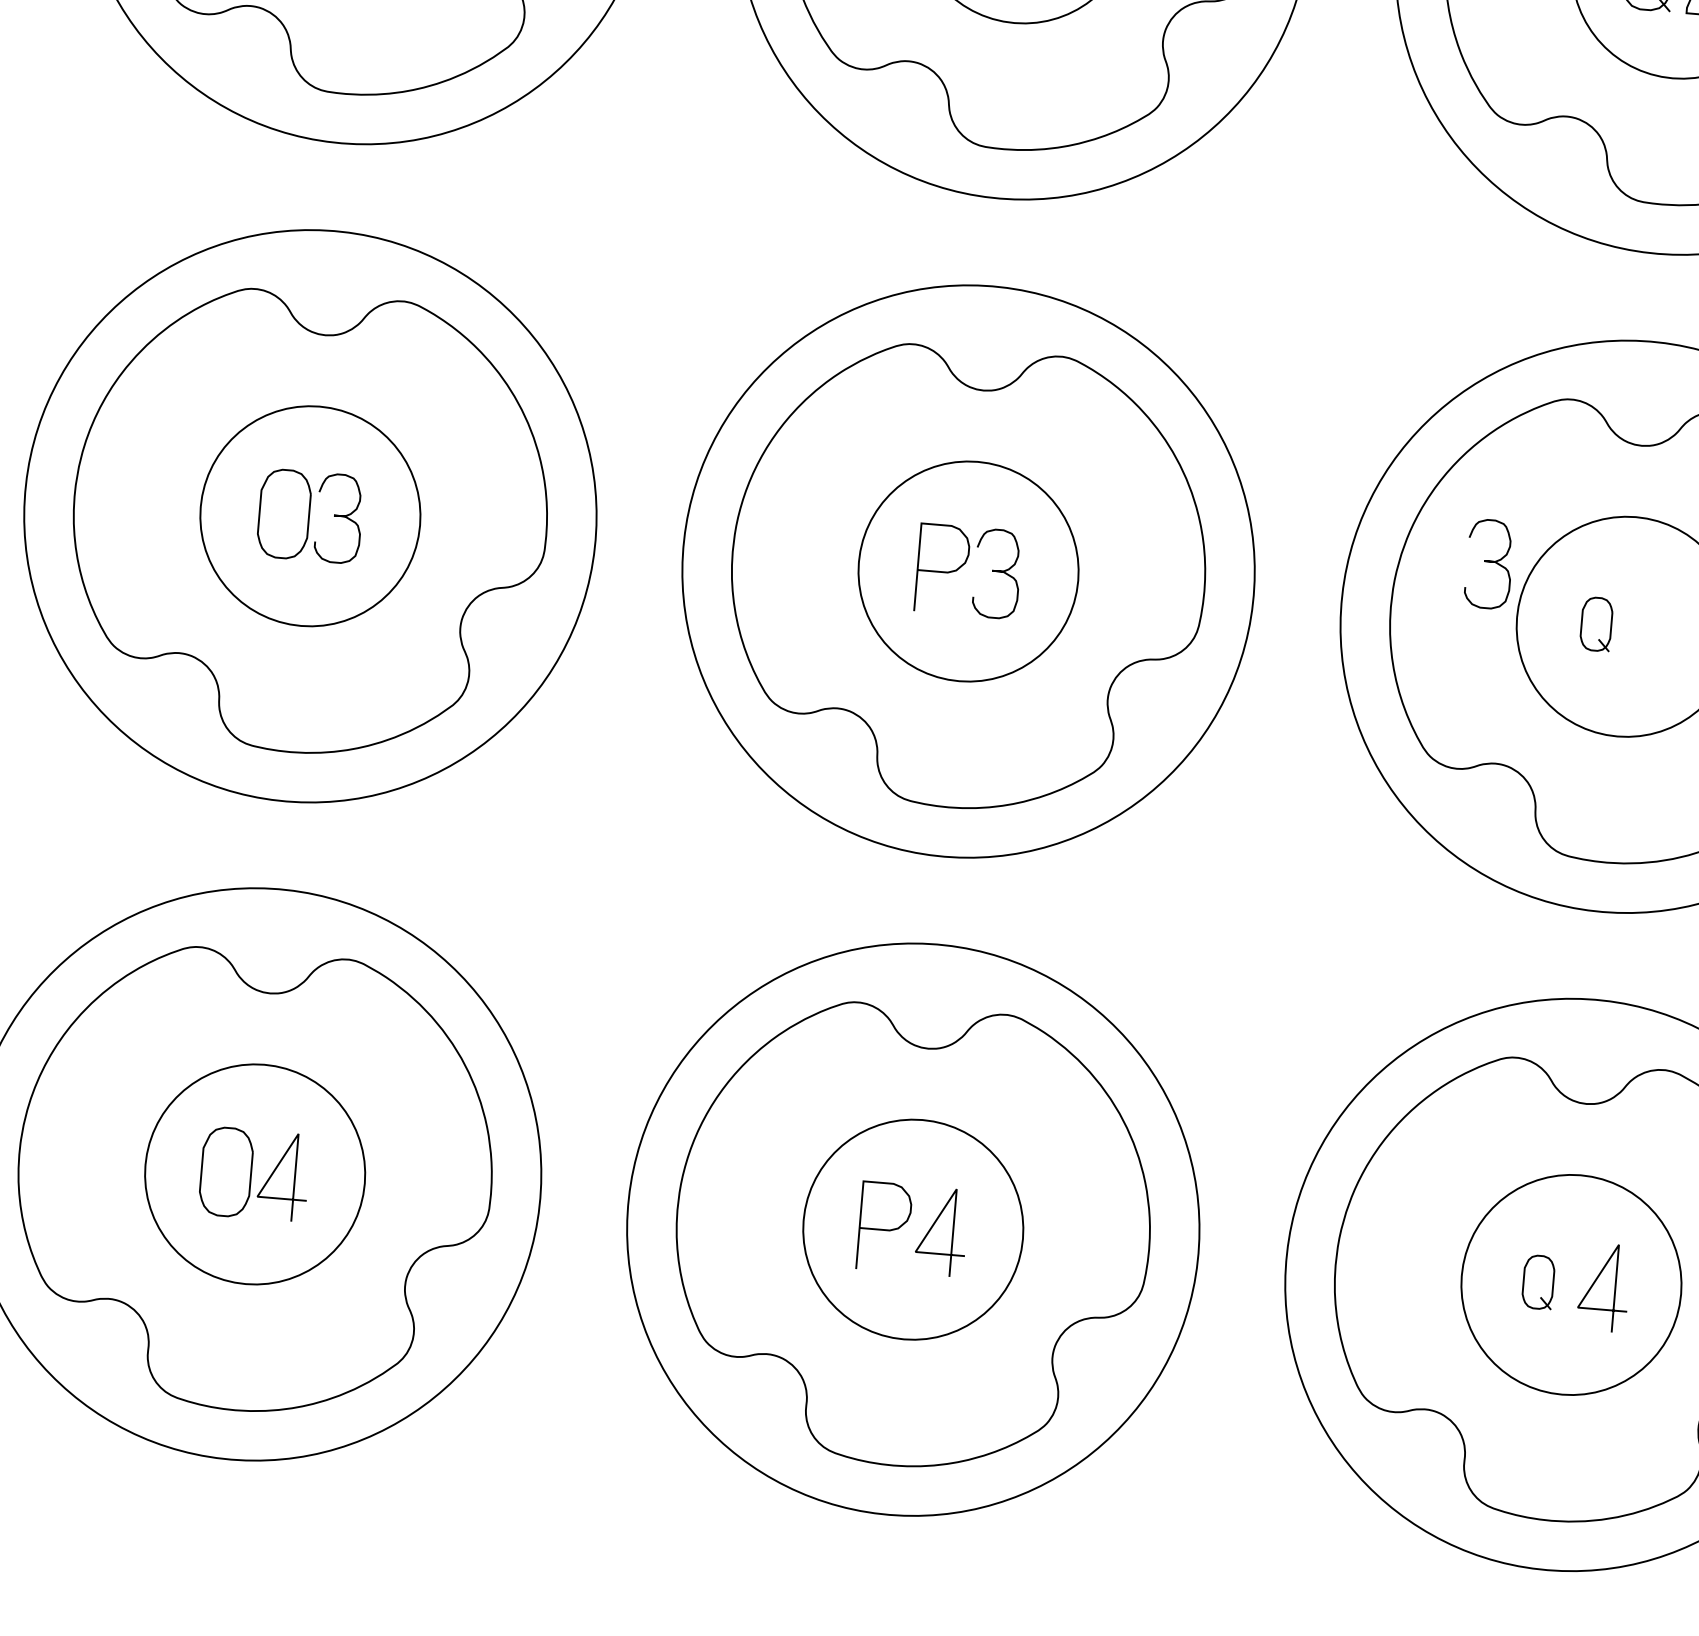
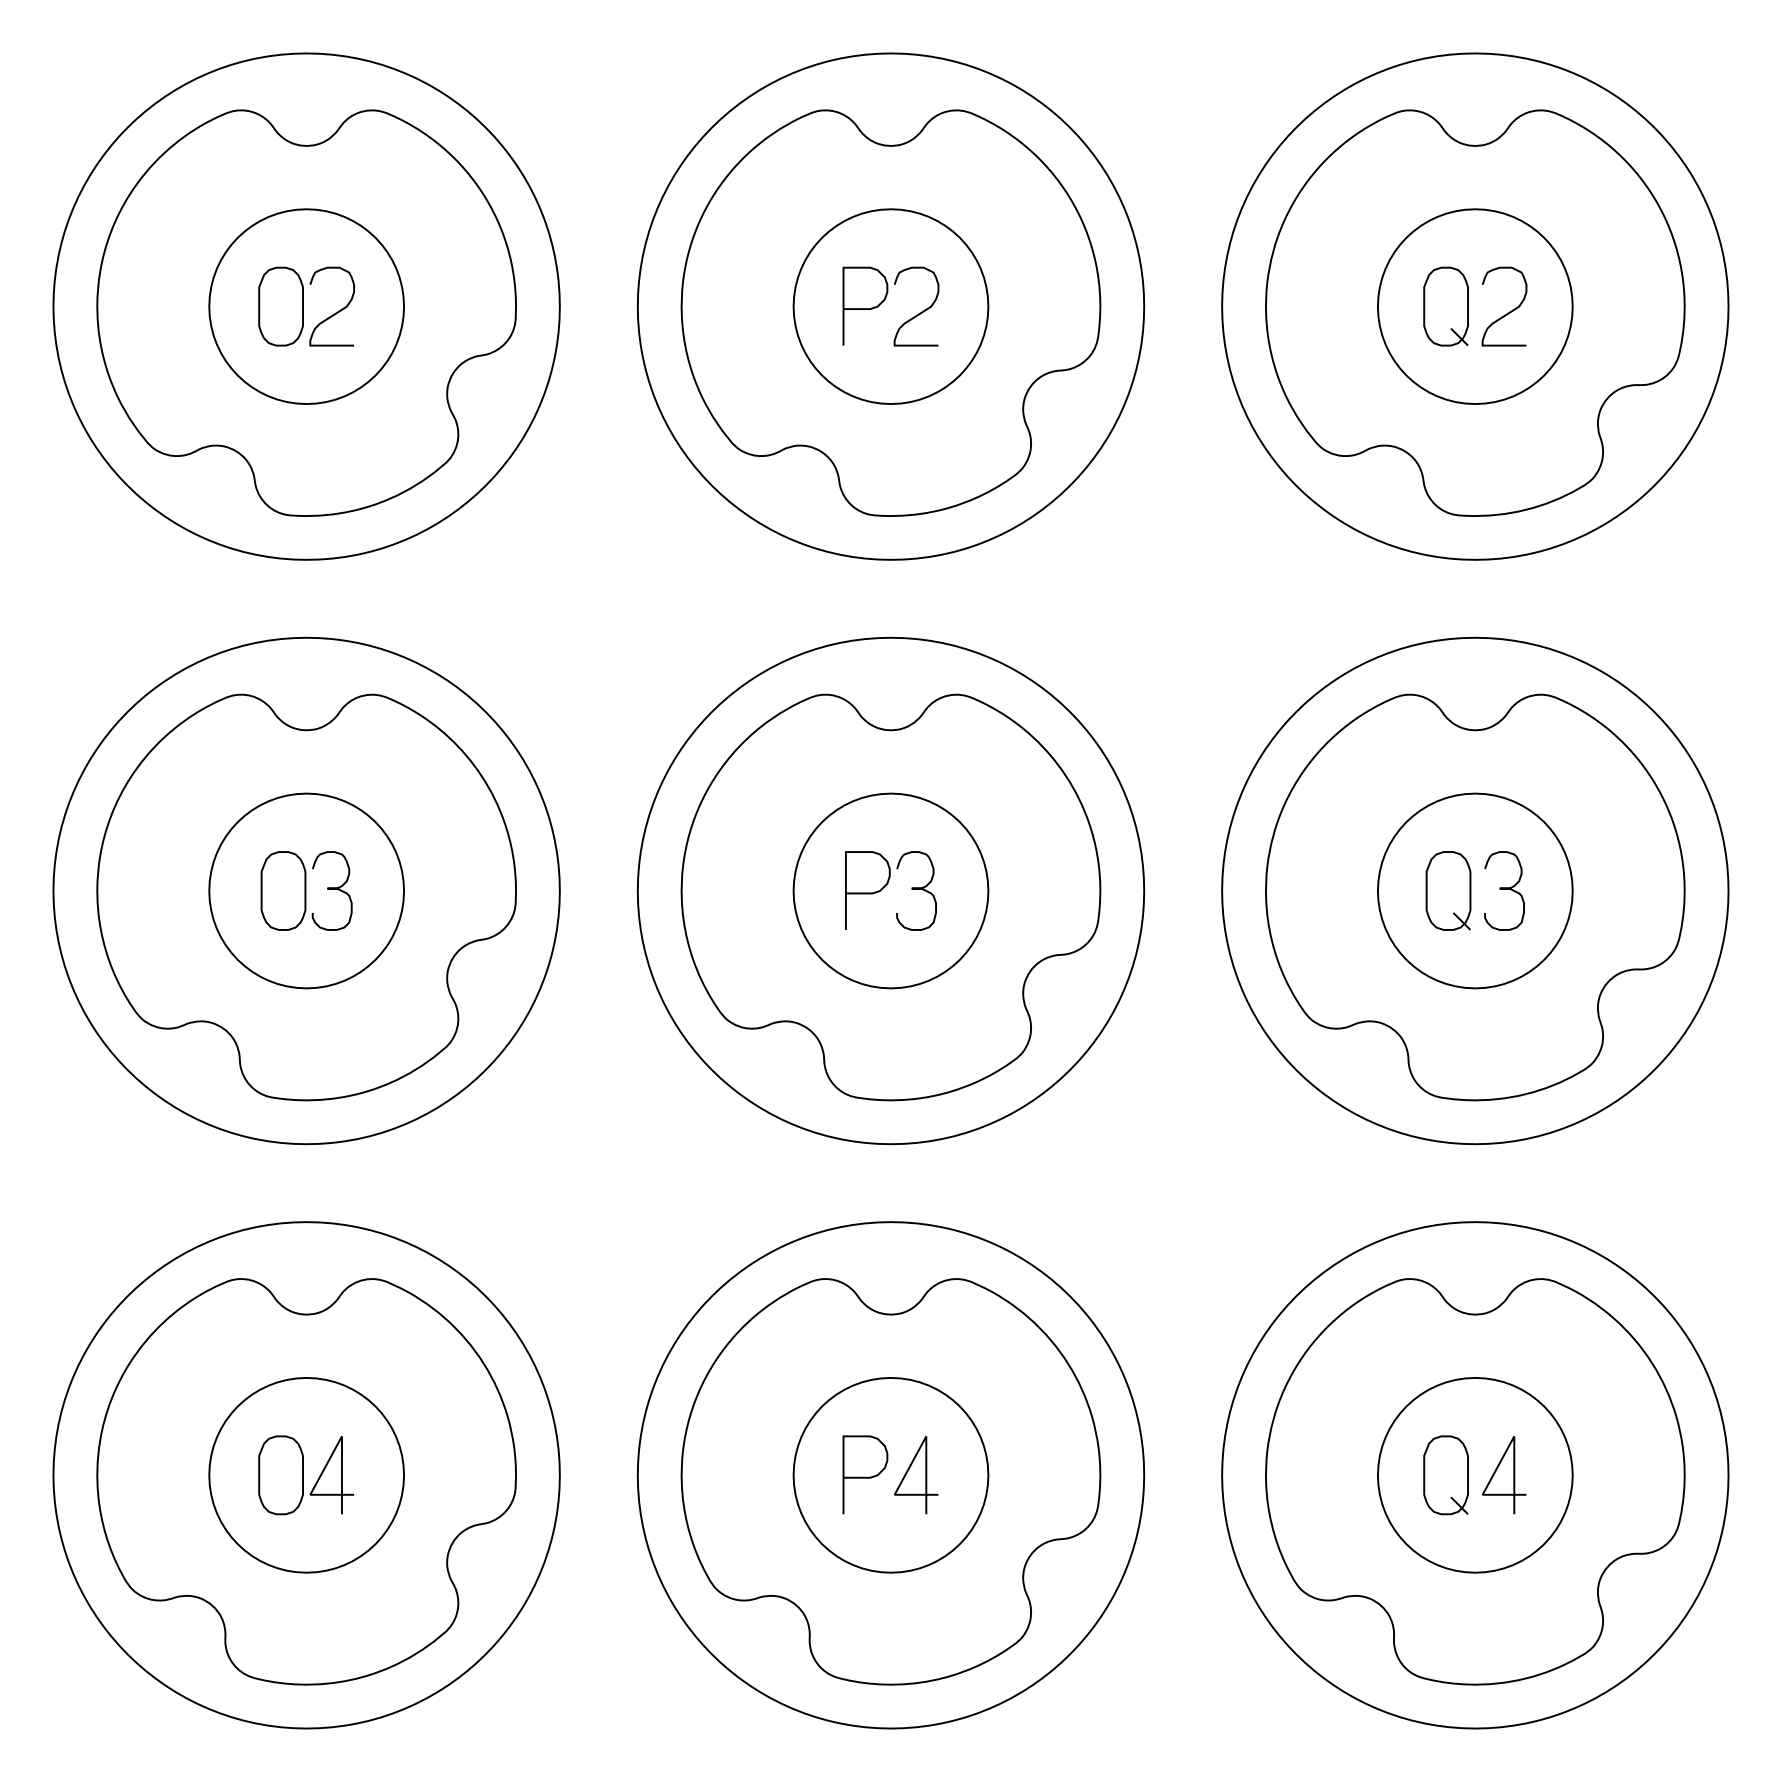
curve: (1489, 562) -> (1504, 889), moved
part: (1596, 623) -> (1448, 890), size x1.67
part: (1537, 1282) -> (1445, 1475), size x1.67

